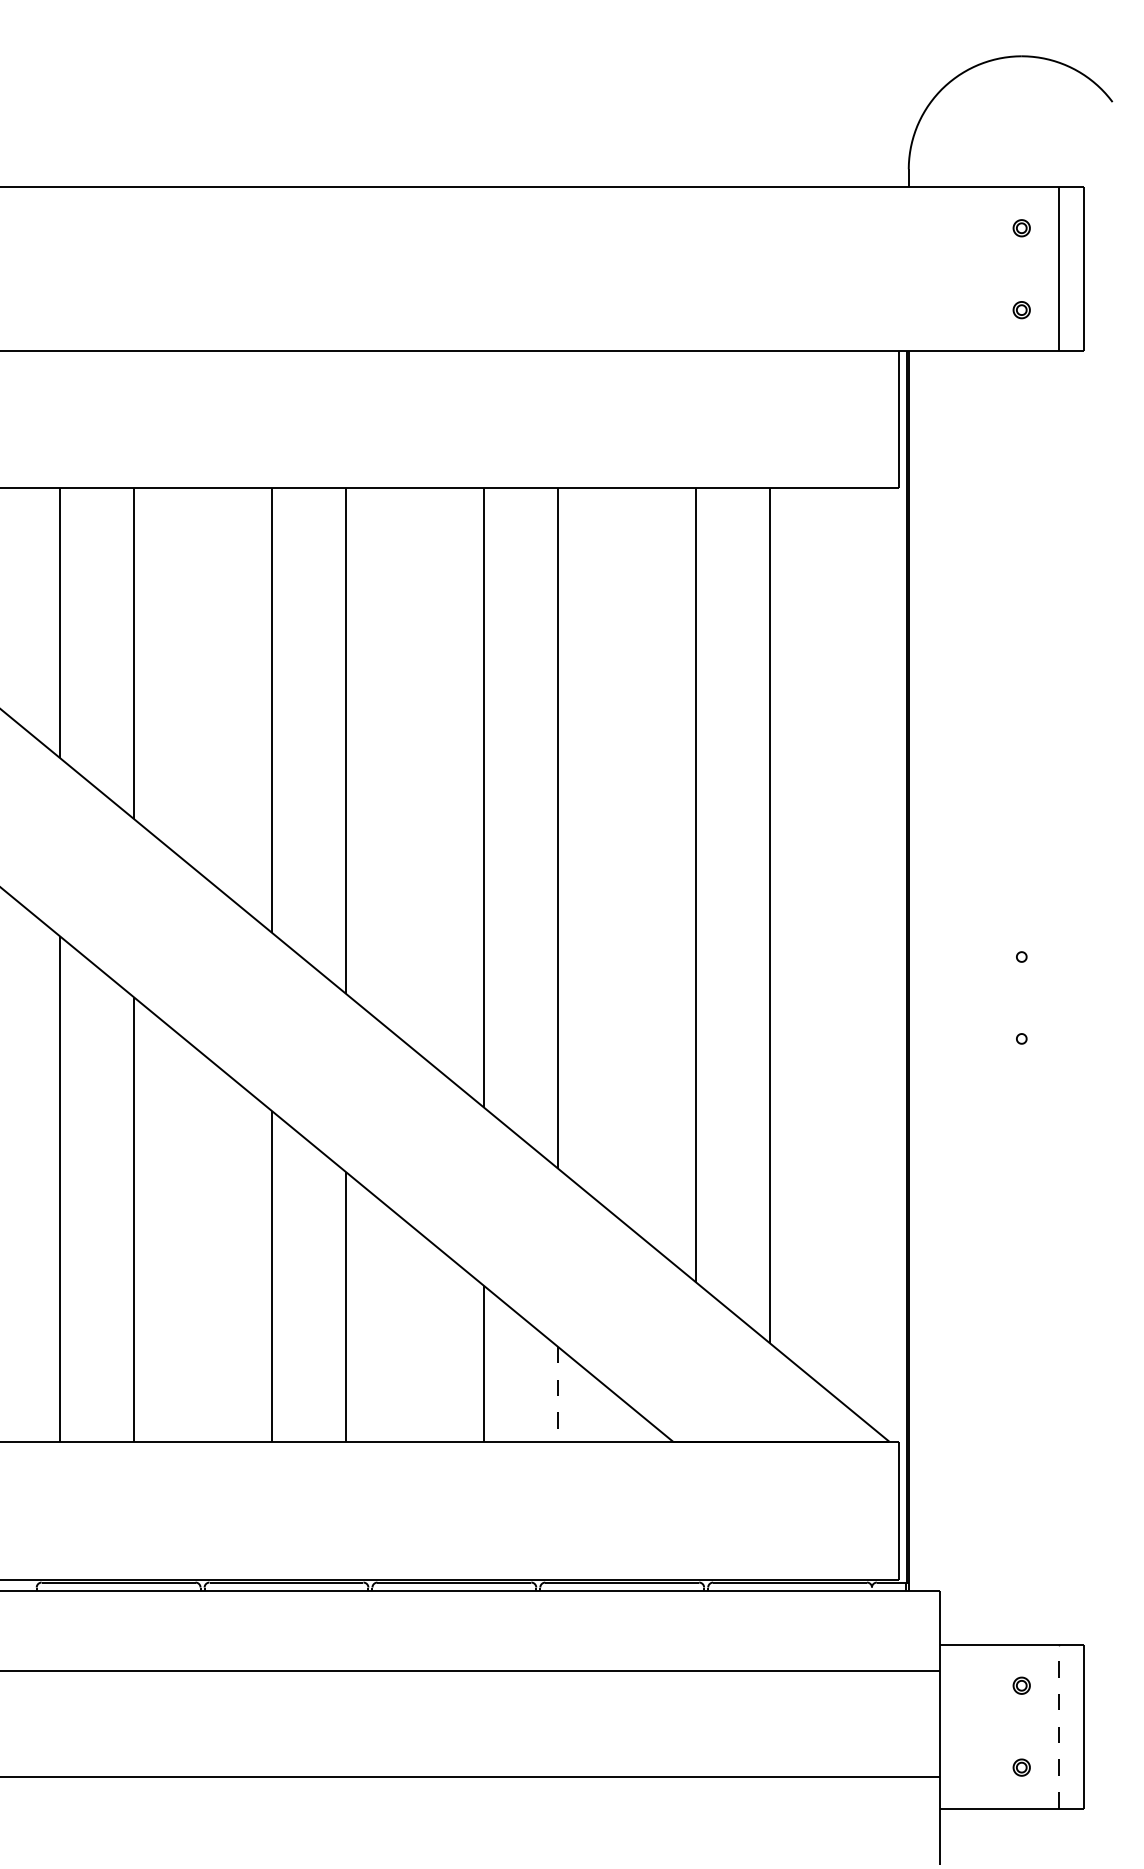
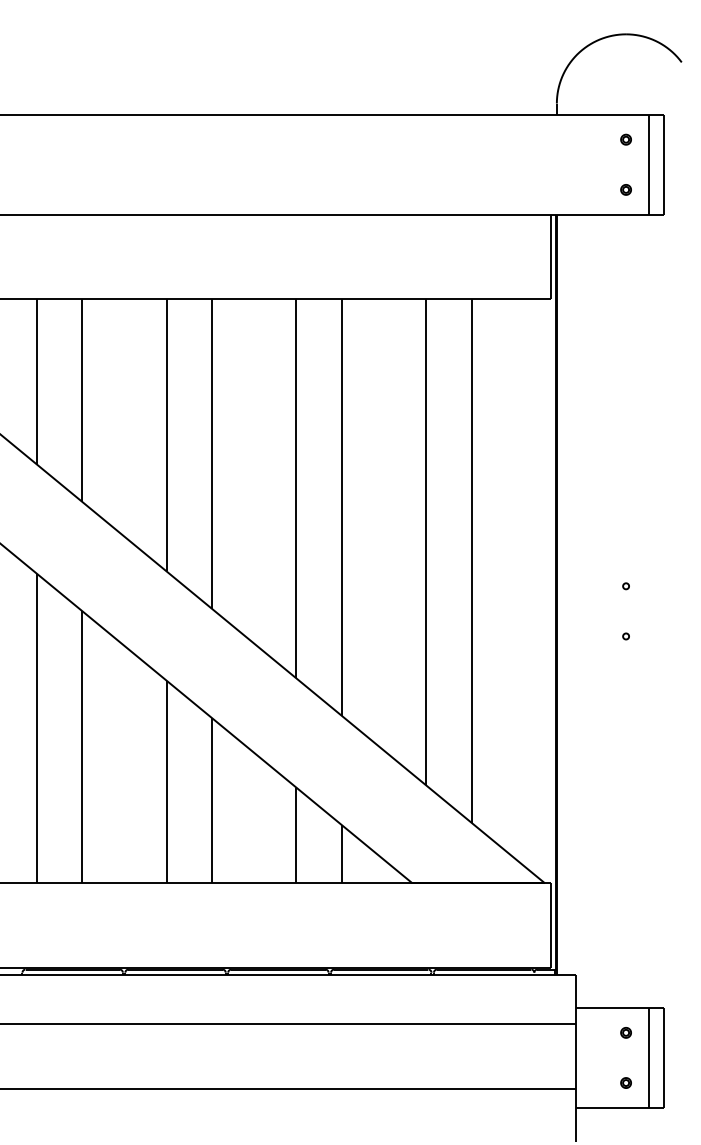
line: (557, 1394) -> (341, 854), dashed -> solid
line: (1059, 1725) -> (649, 1057), dashed -> solid

